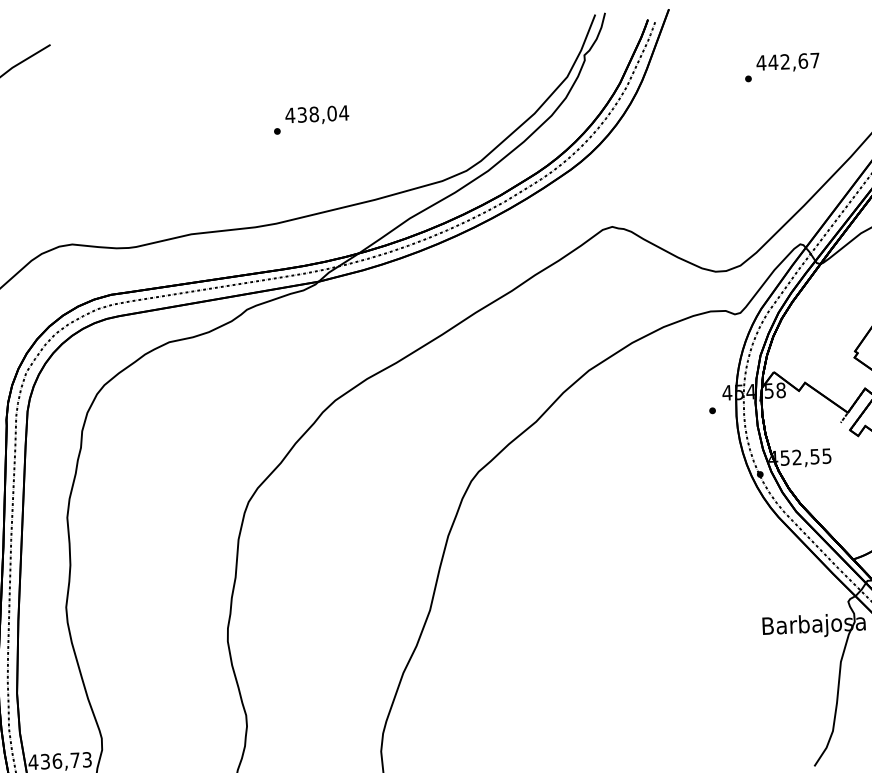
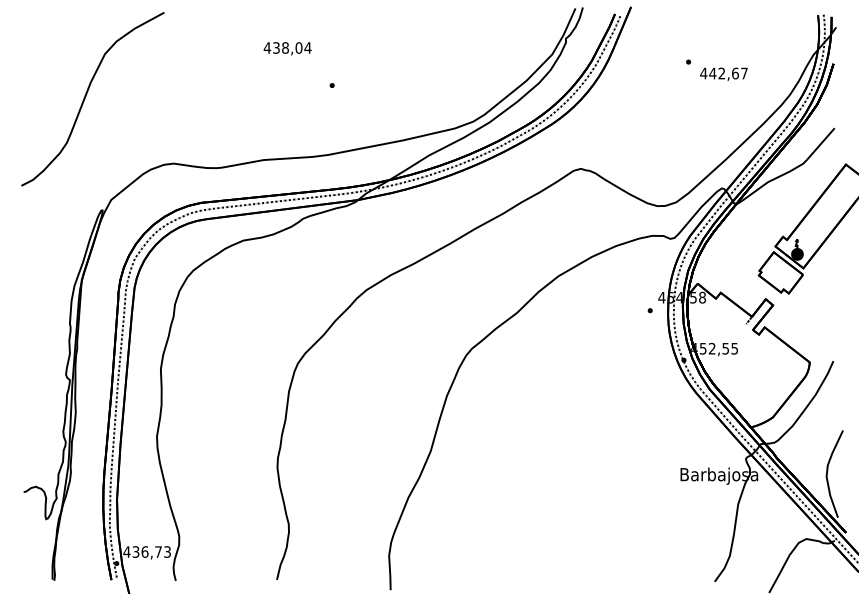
text: (787, 61) -> (723, 73), moved
text: (316, 114) -> (287, 48), moved

